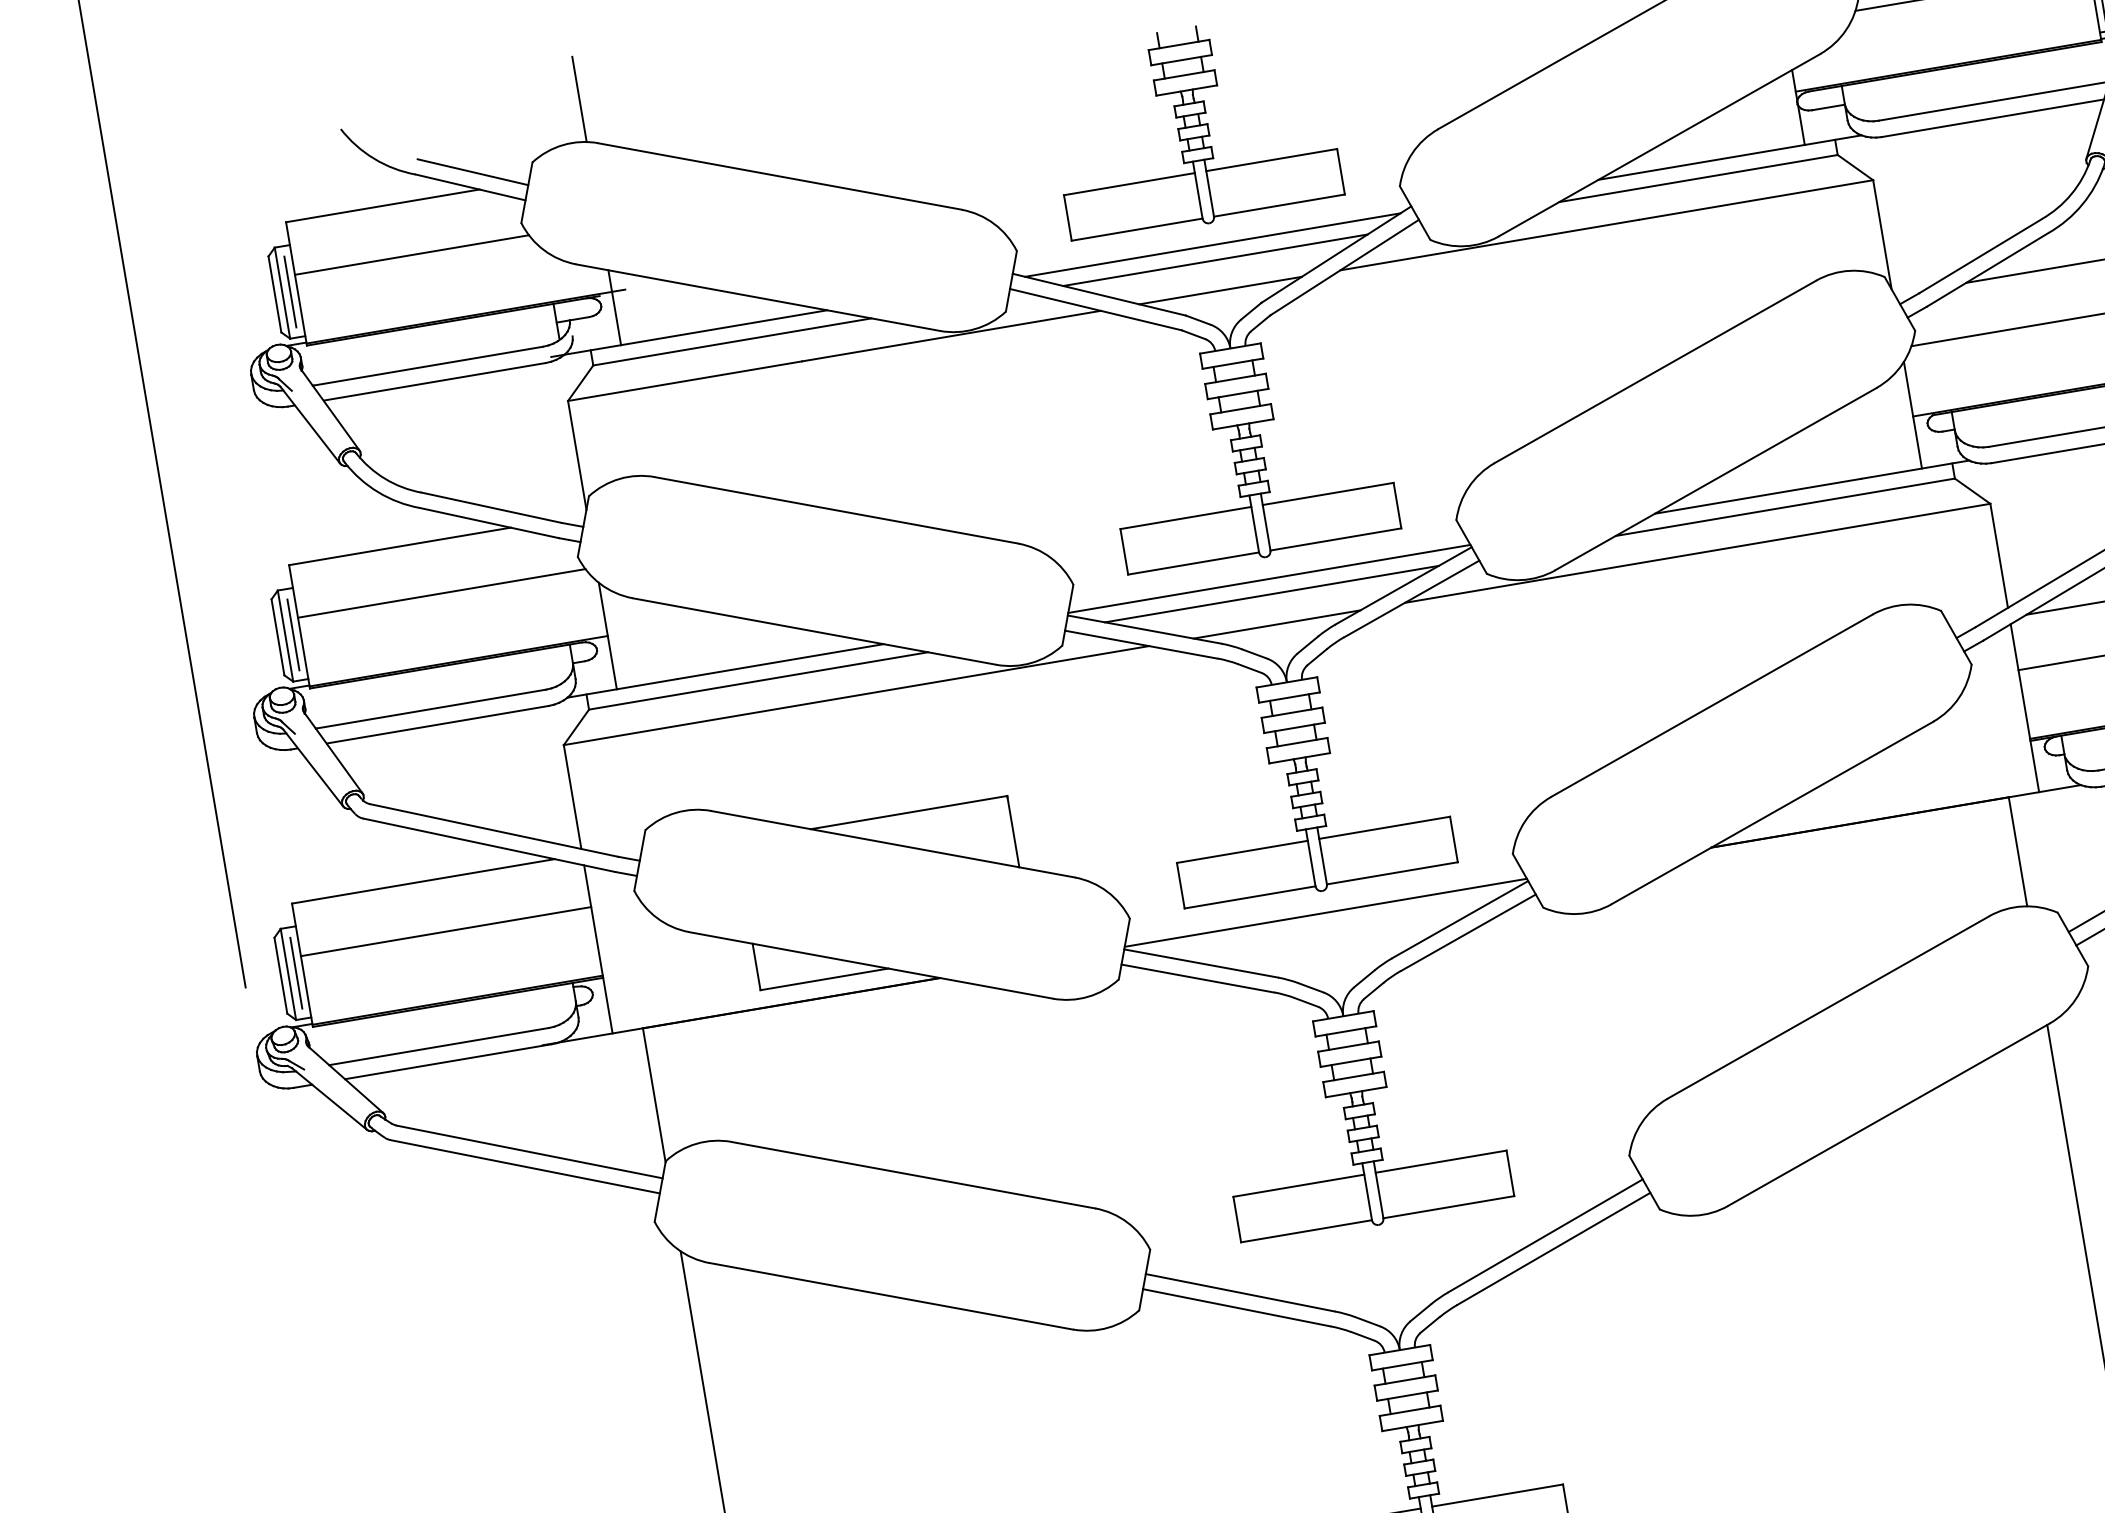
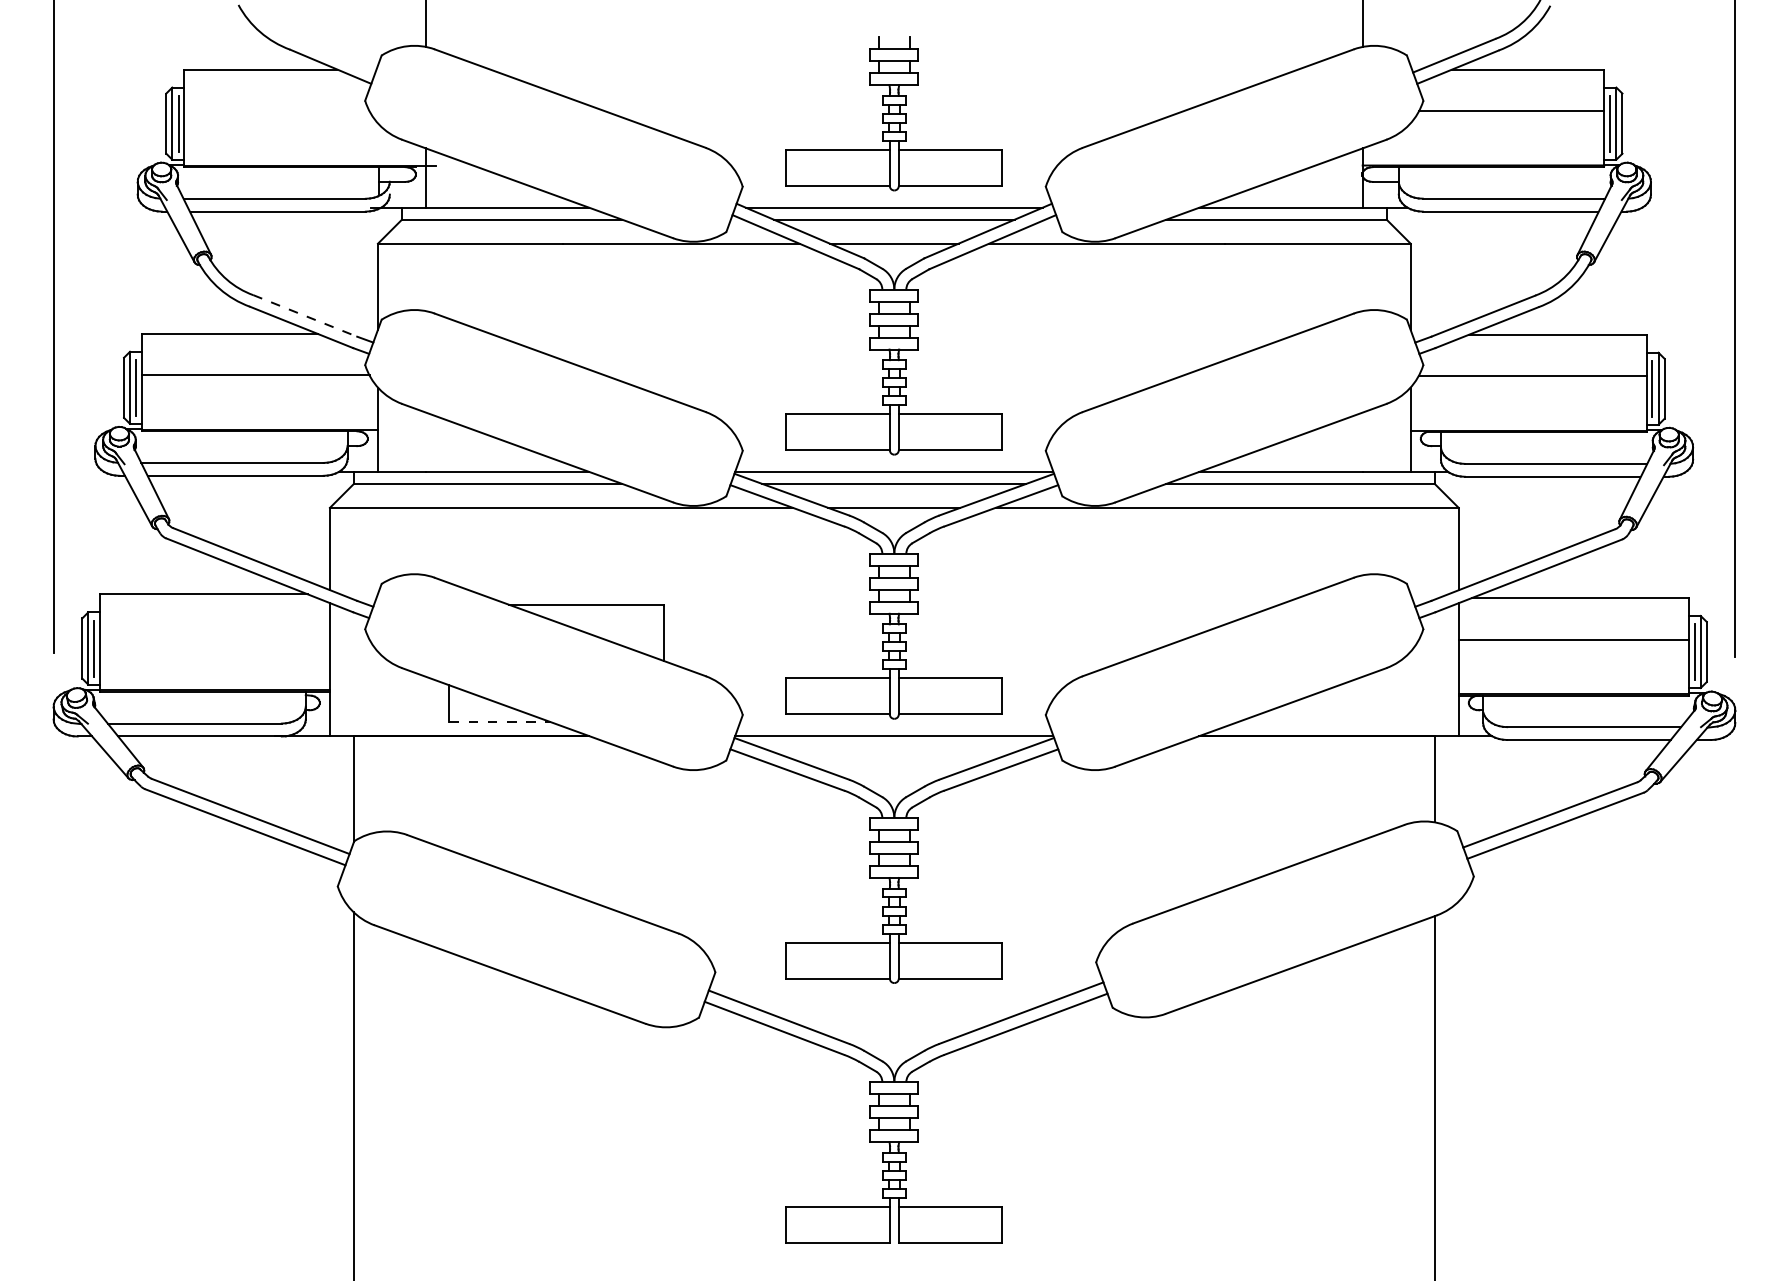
line: (472, 172) -> (334, 55), removed
line: (411, 255) -> (276, 111), removed
line: (491, 507) -> (305, 315), solid -> dashed
line: (445, 932) -> (214, 636), removed
line: (823, 980) -> (499, 722), solid -> dashed

